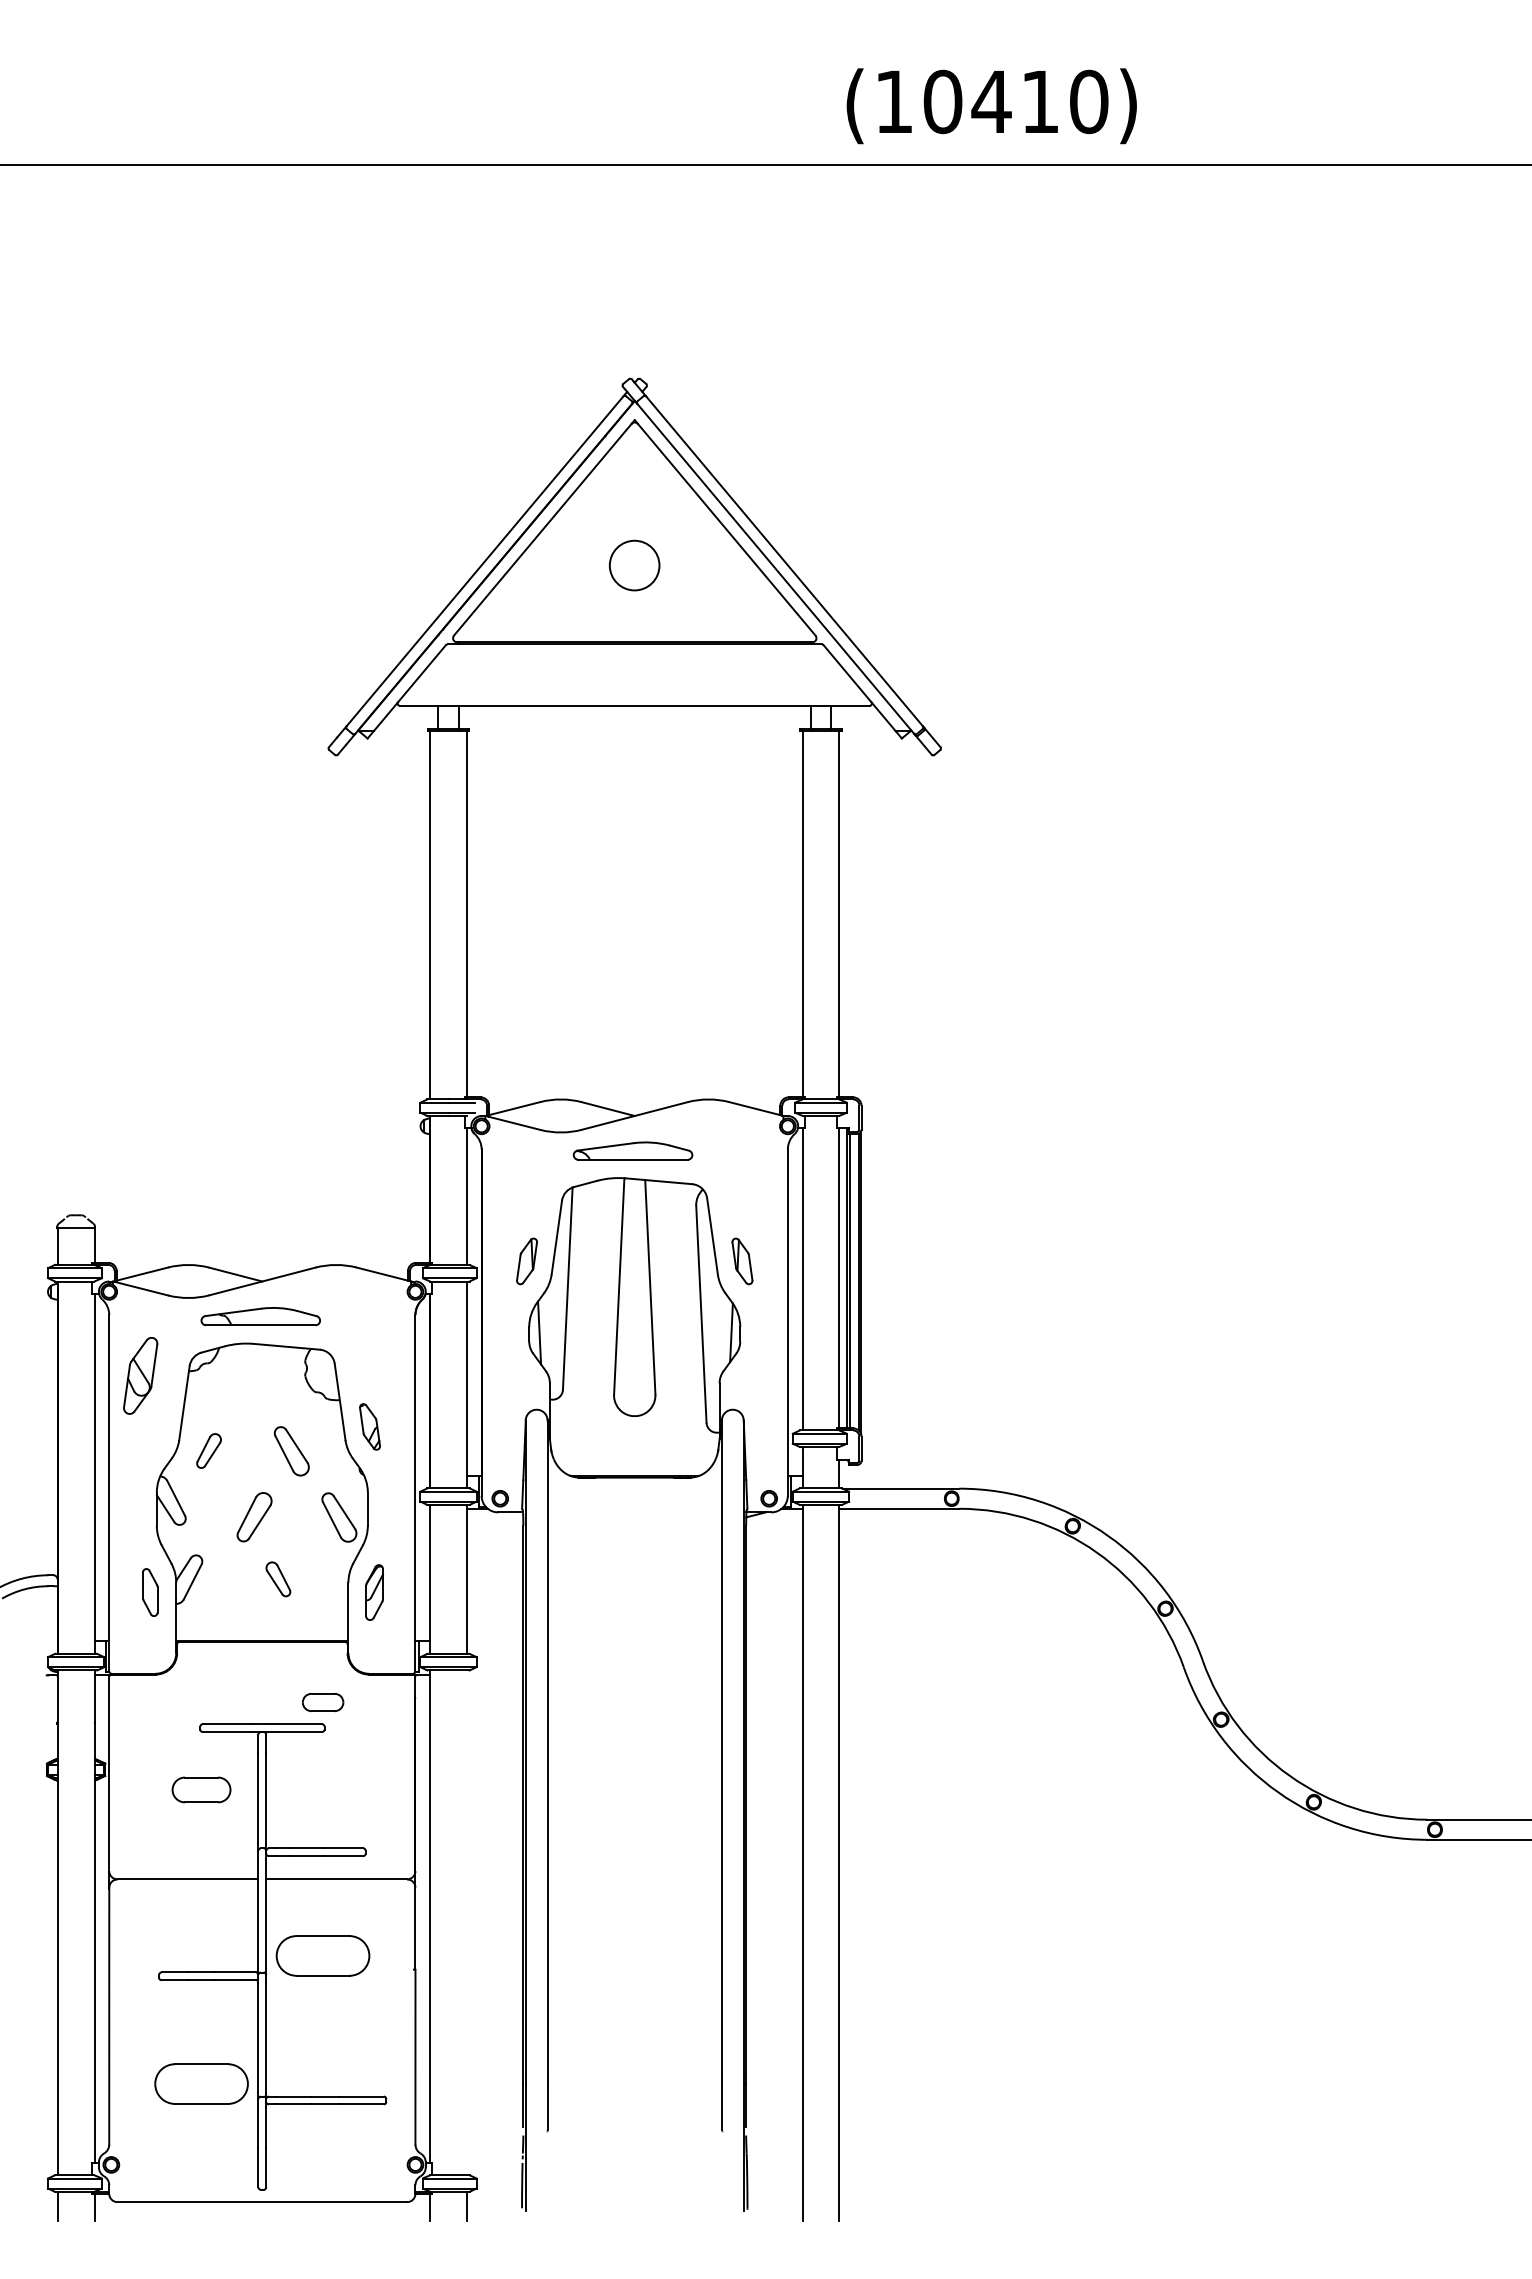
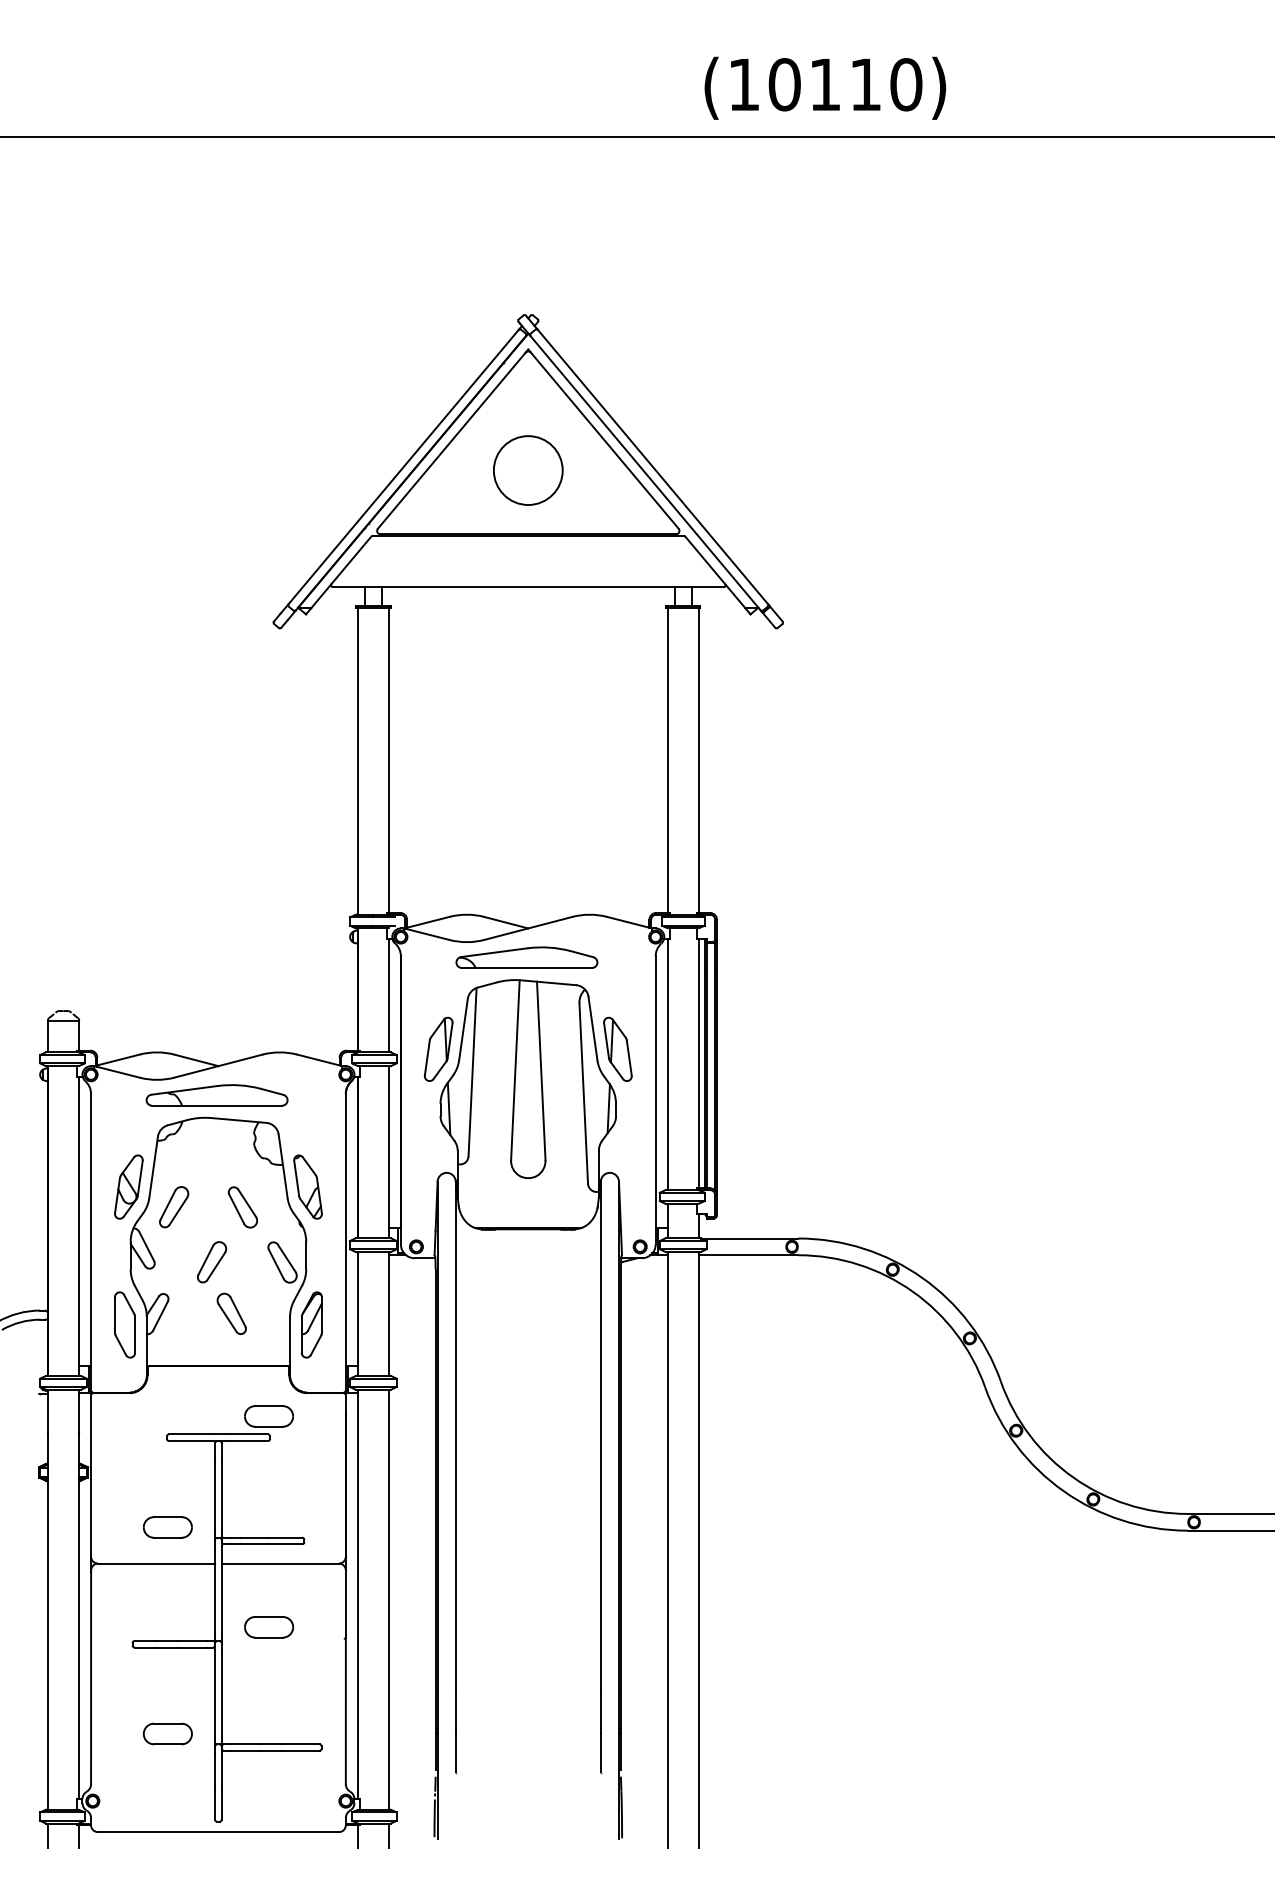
text: (991, 101) -> (825, 84), (10410) -> (10110)
circle: (634, 565) -> (528, 470), size x1.67
part: (632, 1150) -> (526, 957), size x1.43
part: (526, 1261) -> (438, 1049), size x1.67
part: (742, 1261) -> (617, 1049), size x1.67
part: (260, 1316) -> (216, 1095), size x1.43
part: (140, 1375) -> (128, 1186), moved
part: (369, 1426) -> (307, 1186), size x1.67
part: (208, 1450) -> (173, 1206), size x1.43
part: (278, 1579) -> (231, 1314), size x1.43
part: (150, 1592) -> (125, 1324), size x1.67
part: (374, 1592) -> (311, 1324), size x1.43
part: (322, 1702) -> (268, 1416), size x1.43
part: (201, 1789) -> (167, 1527), moved
line: (466, 1922) -> (388, 1599), added
part: (323, 1955) -> (269, 1626), size x0.62
part: (201, 2084) -> (167, 1734), size x0.62

